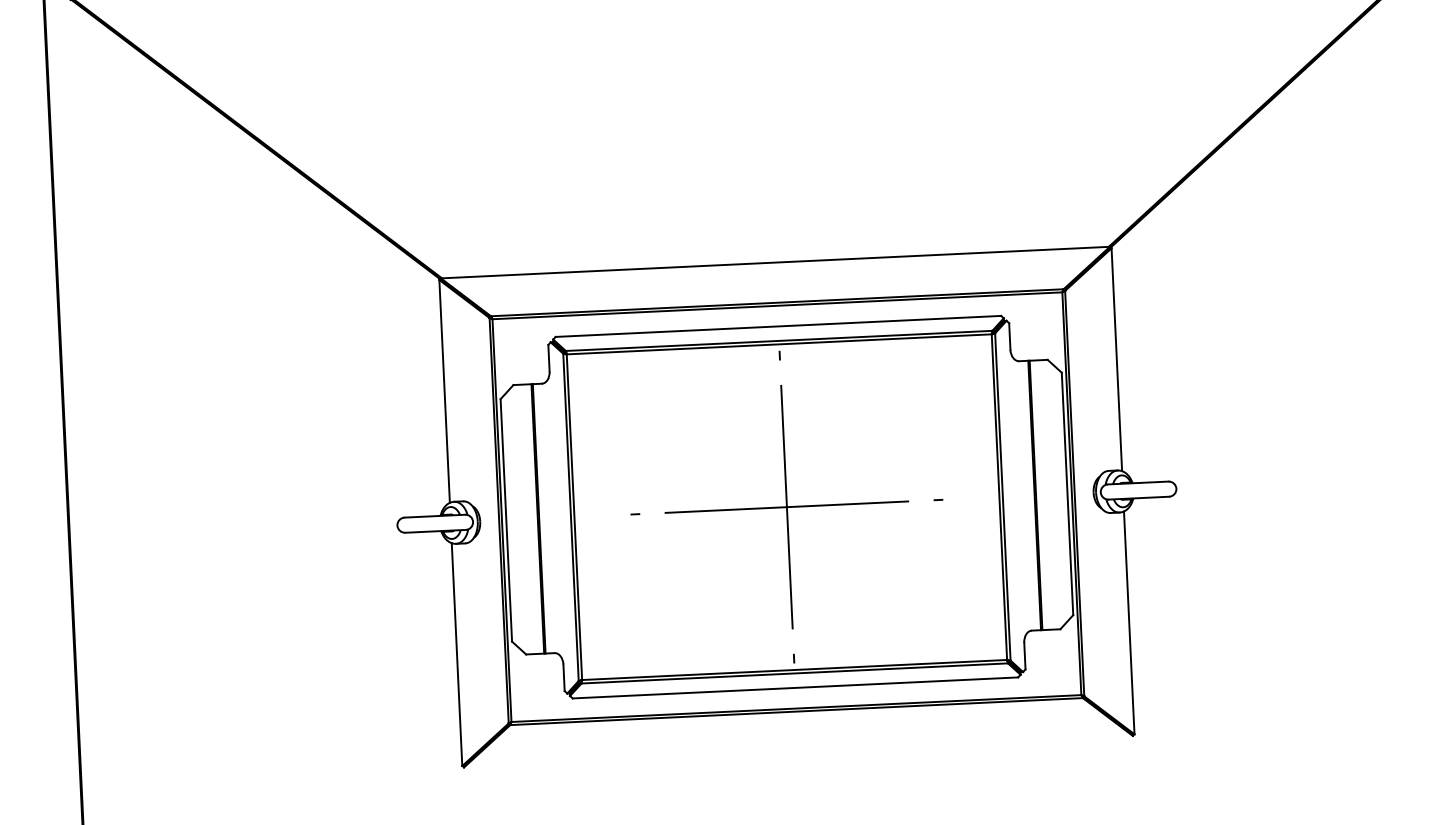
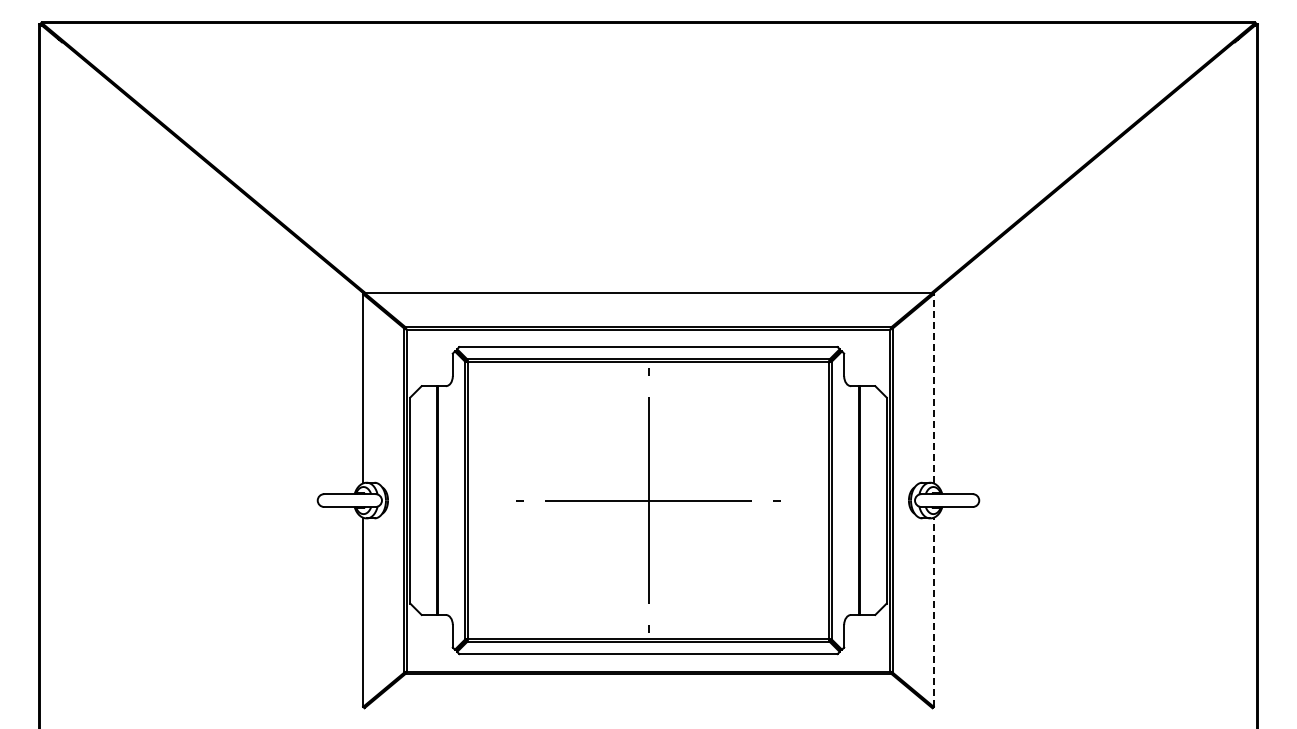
line: (1116, 359) -> (933, 388), solid -> dashed
line: (1128, 623) -> (933, 612), solid -> dashed

